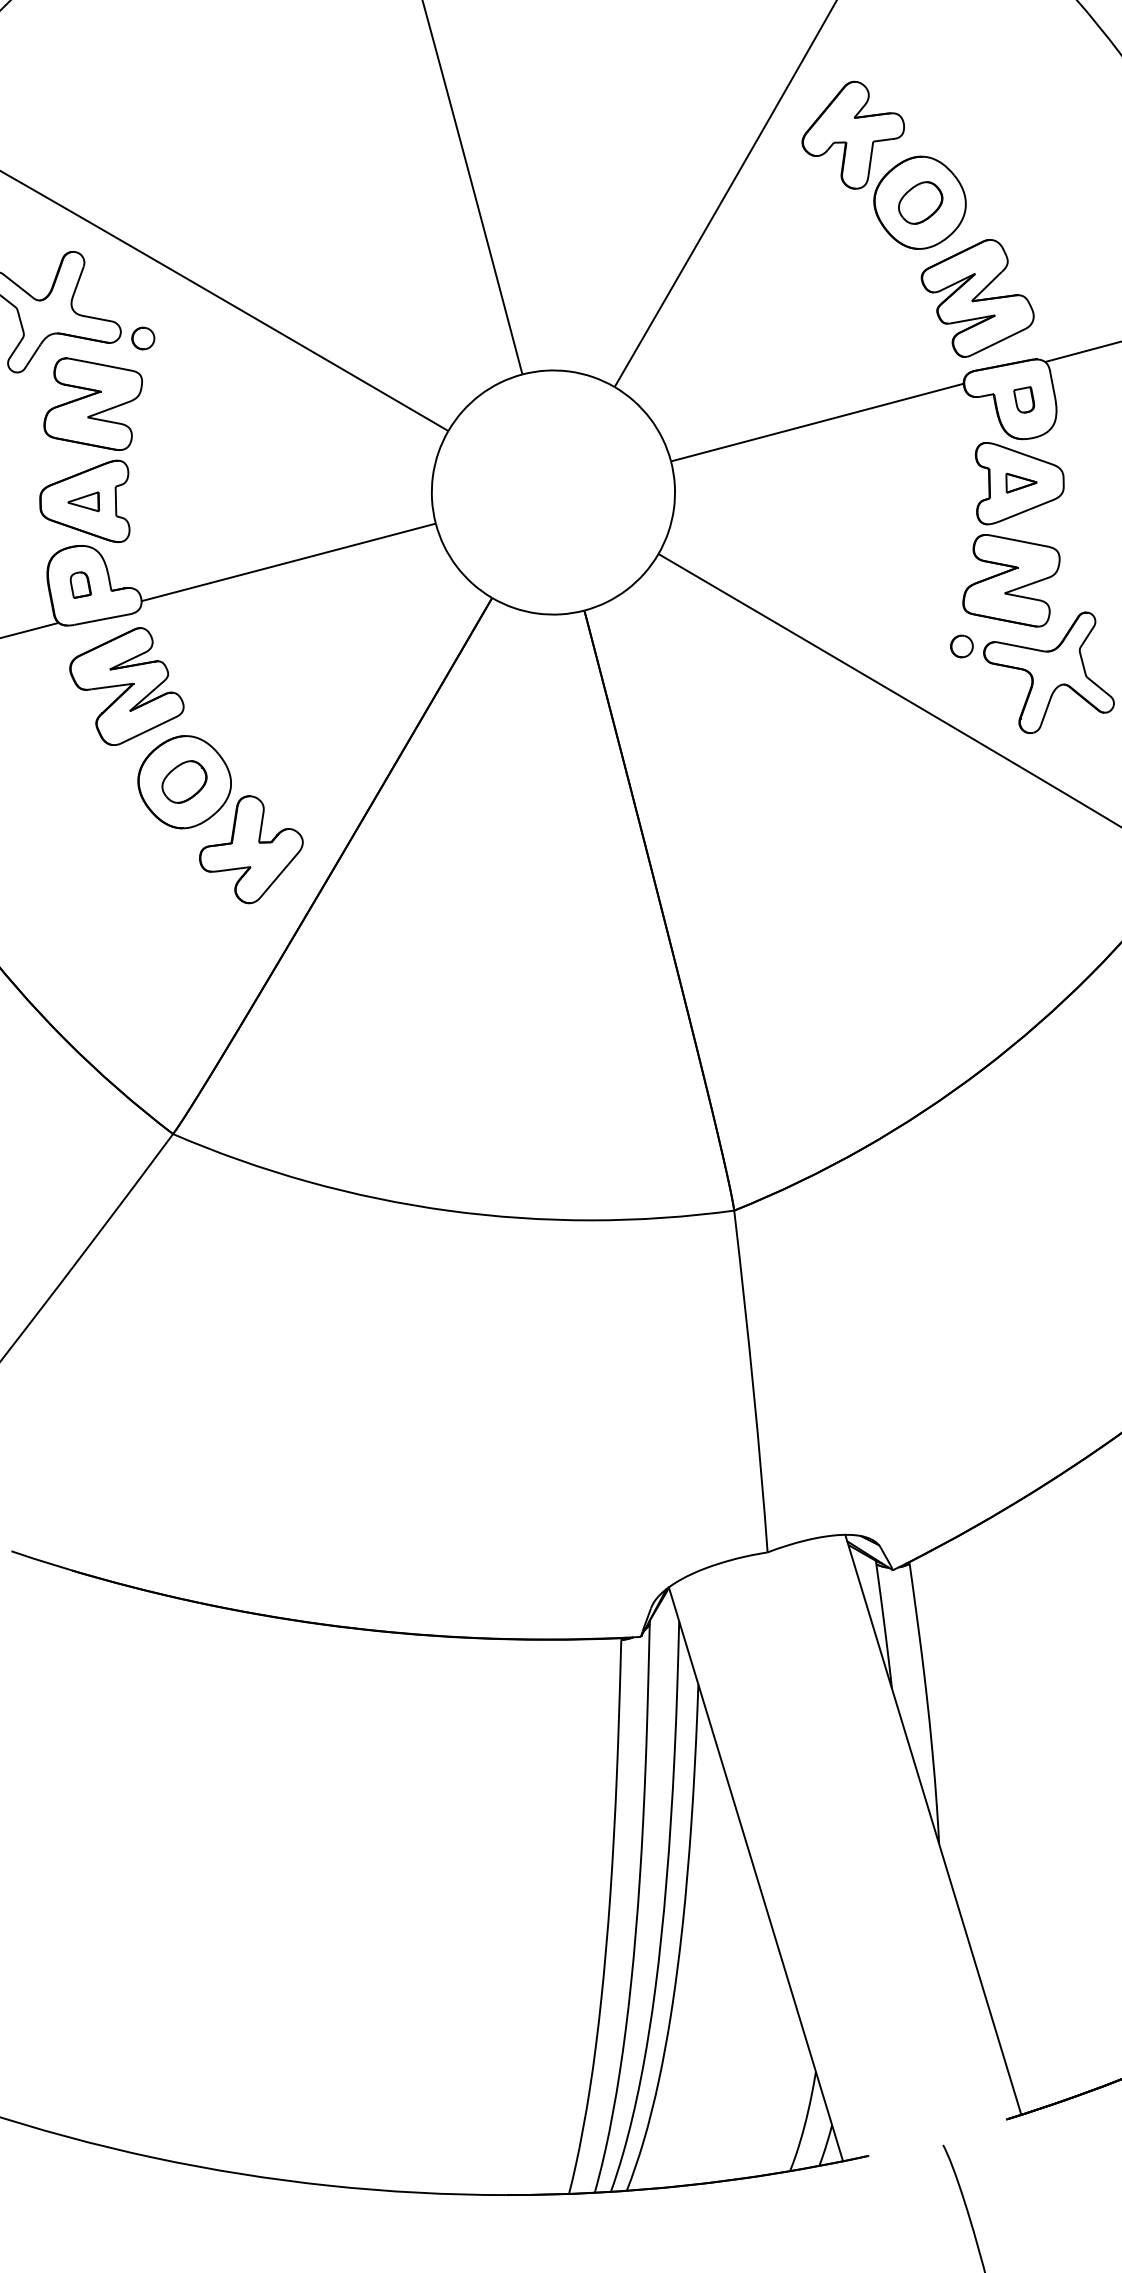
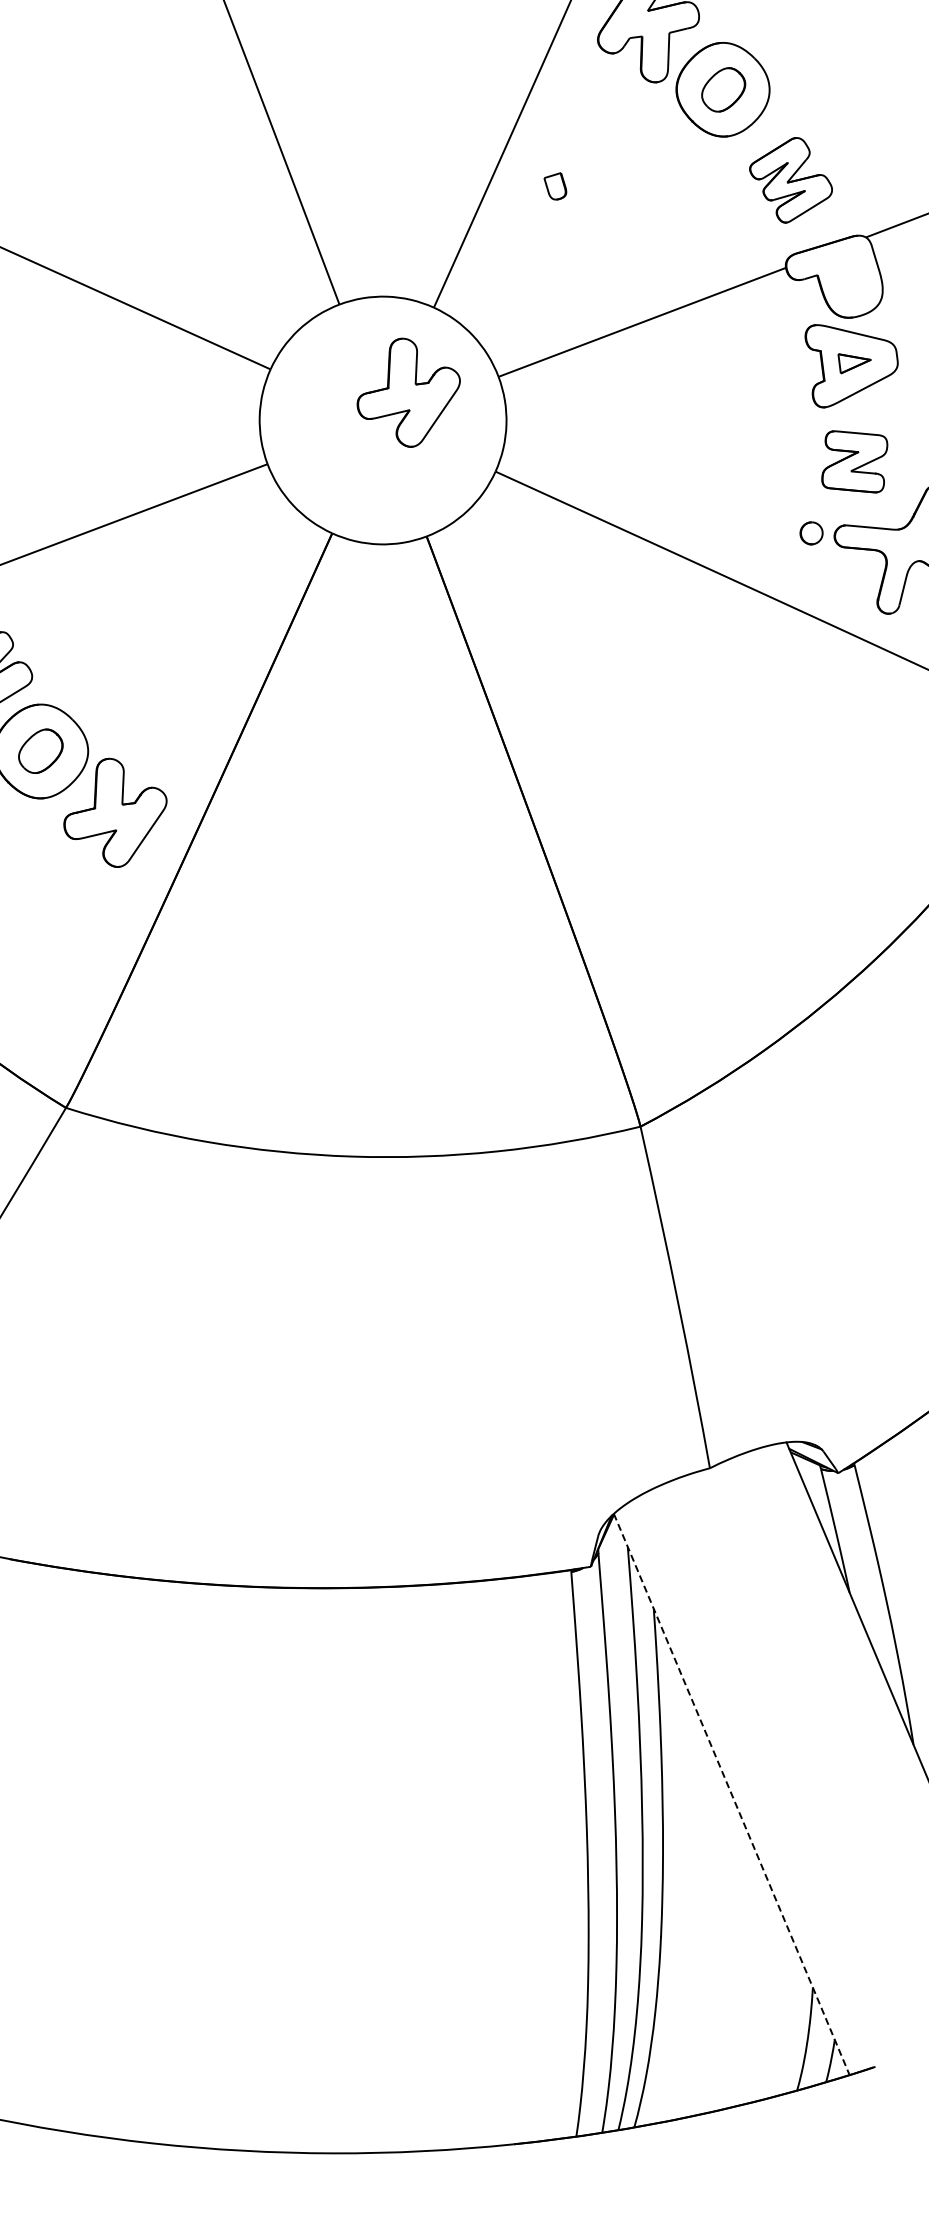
part: (977, 298) -> (790, 180), size x0.7
part: (1024, 399) -> (555, 186), moved
part: (581, 467) -> (408, 392), added
part: (1011, 580) -> (854, 461), size x0.7
line: (755, 1874) -> (731, 1794), solid -> dashed

